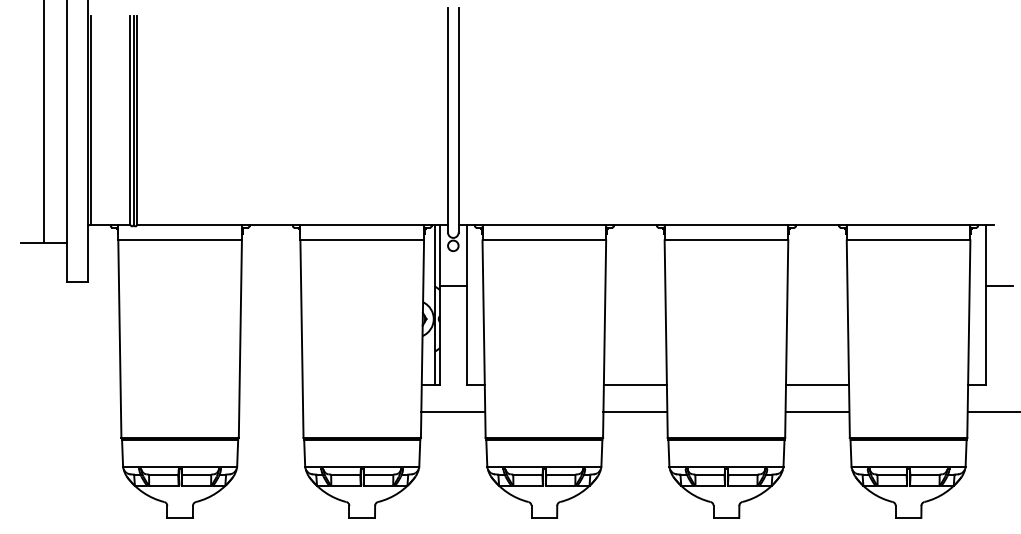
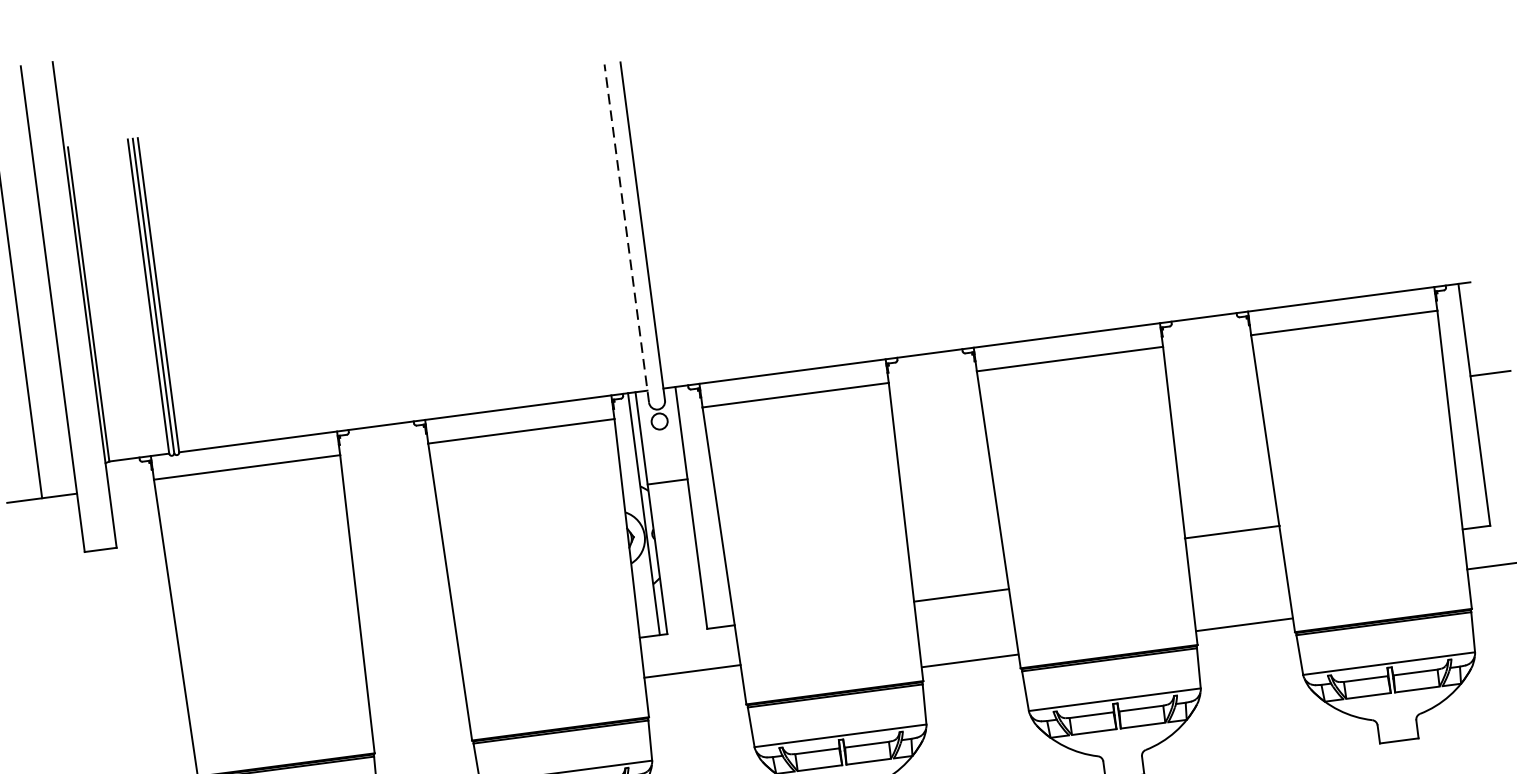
line: (448, 119) -> (627, 232), solid -> dashed
line: (817, 385) -> (1232, 532), moved
line: (635, 411) -> (970, 660), moved
line: (817, 411) -> (1244, 624), moved

